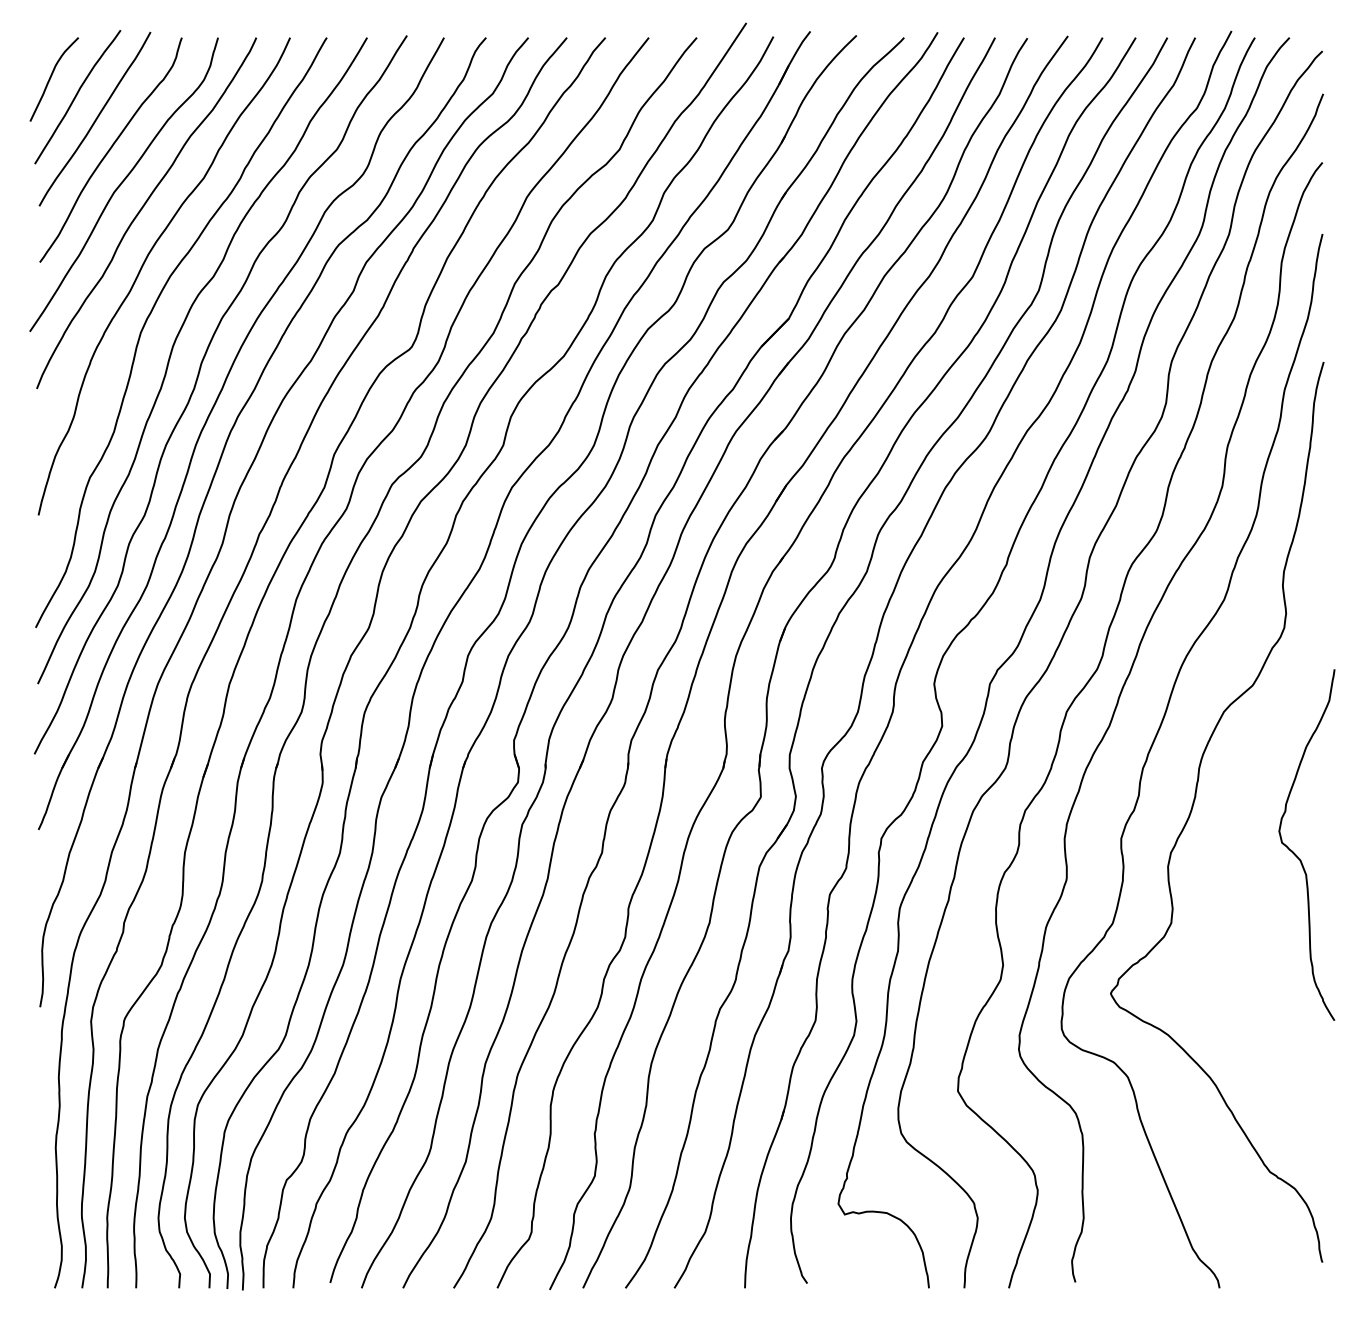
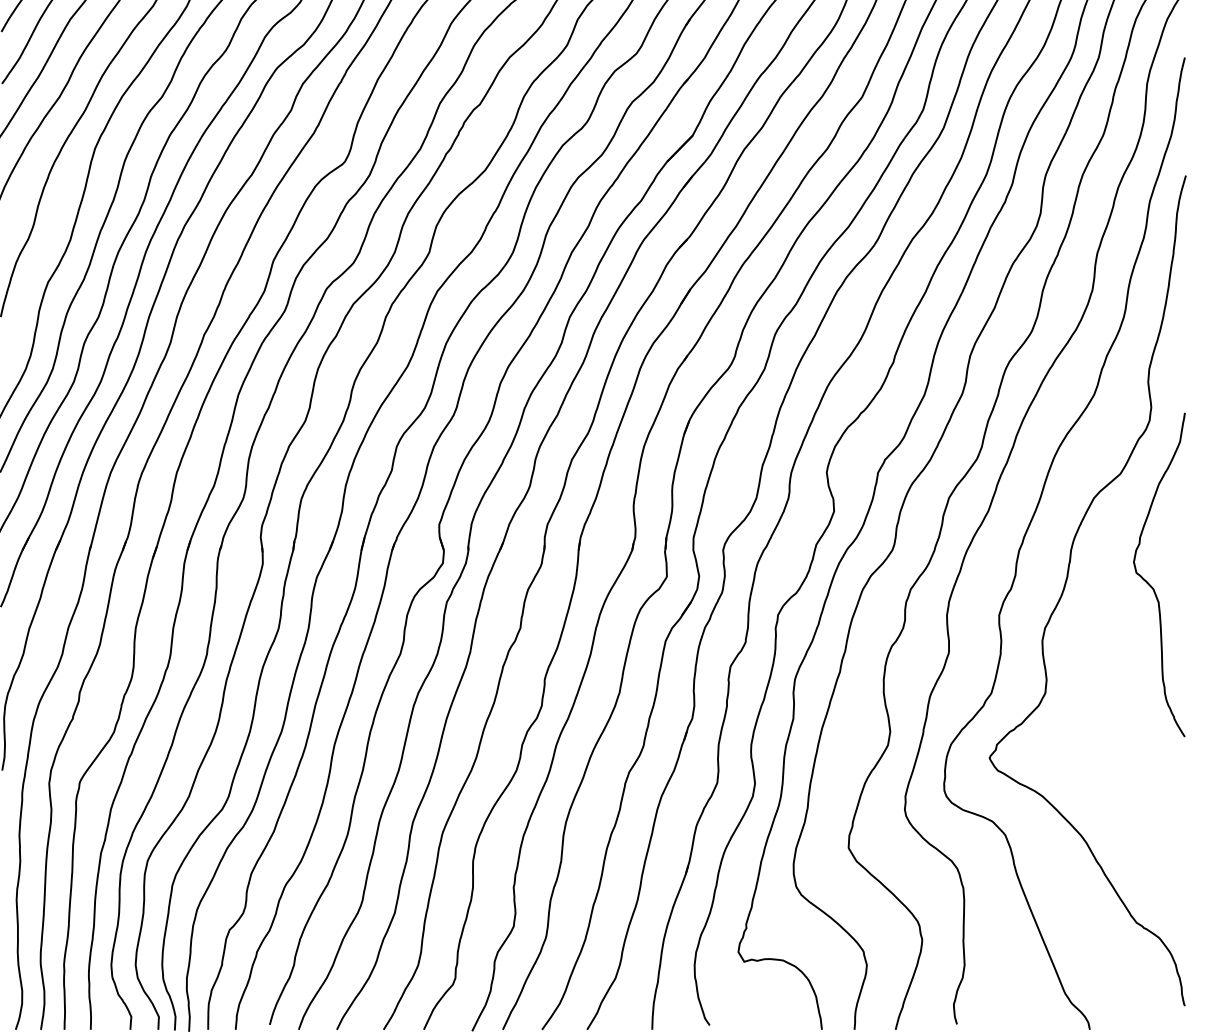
curve: (1296, 854) -> (1149, 583), moved

